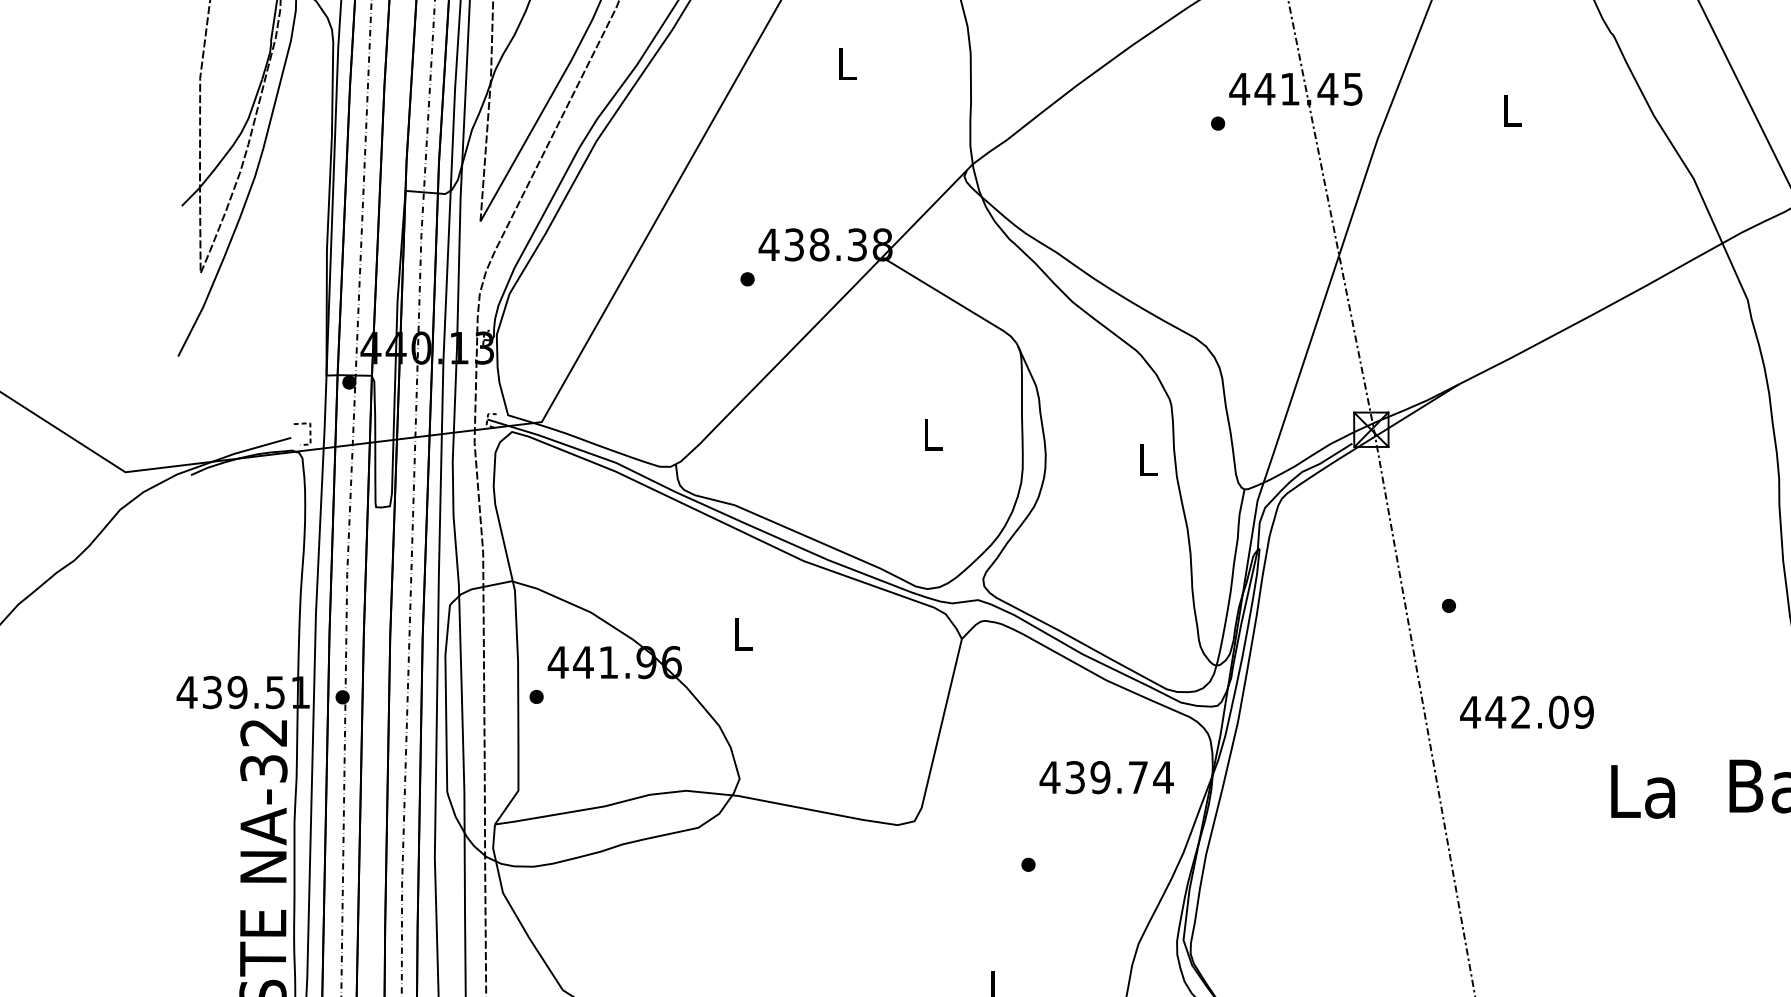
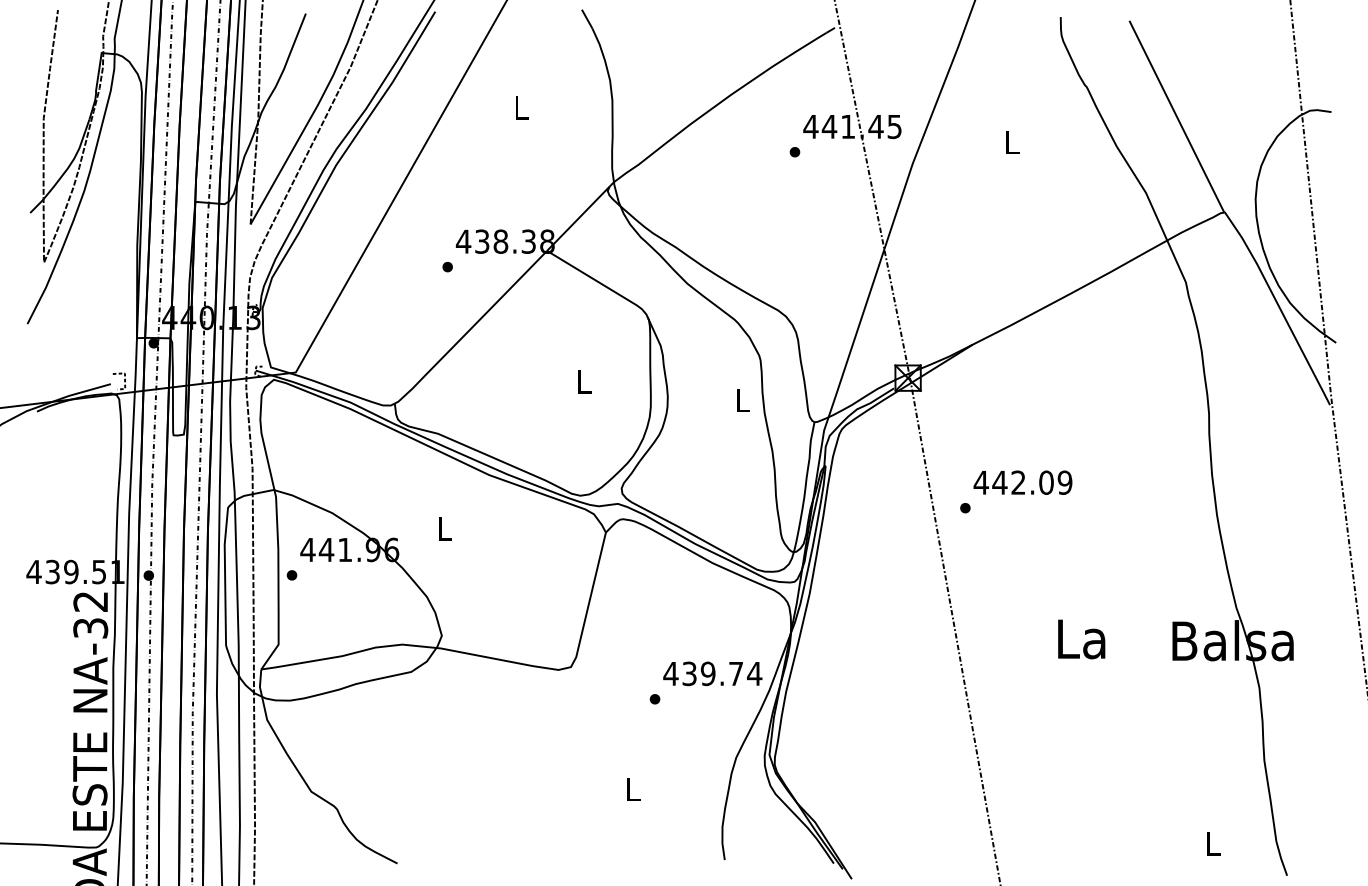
text: (1526, 712) -> (1022, 482), moved
text: (1106, 777) -> (712, 673), moved
text: (1642, 791) -> (1081, 639), moved

